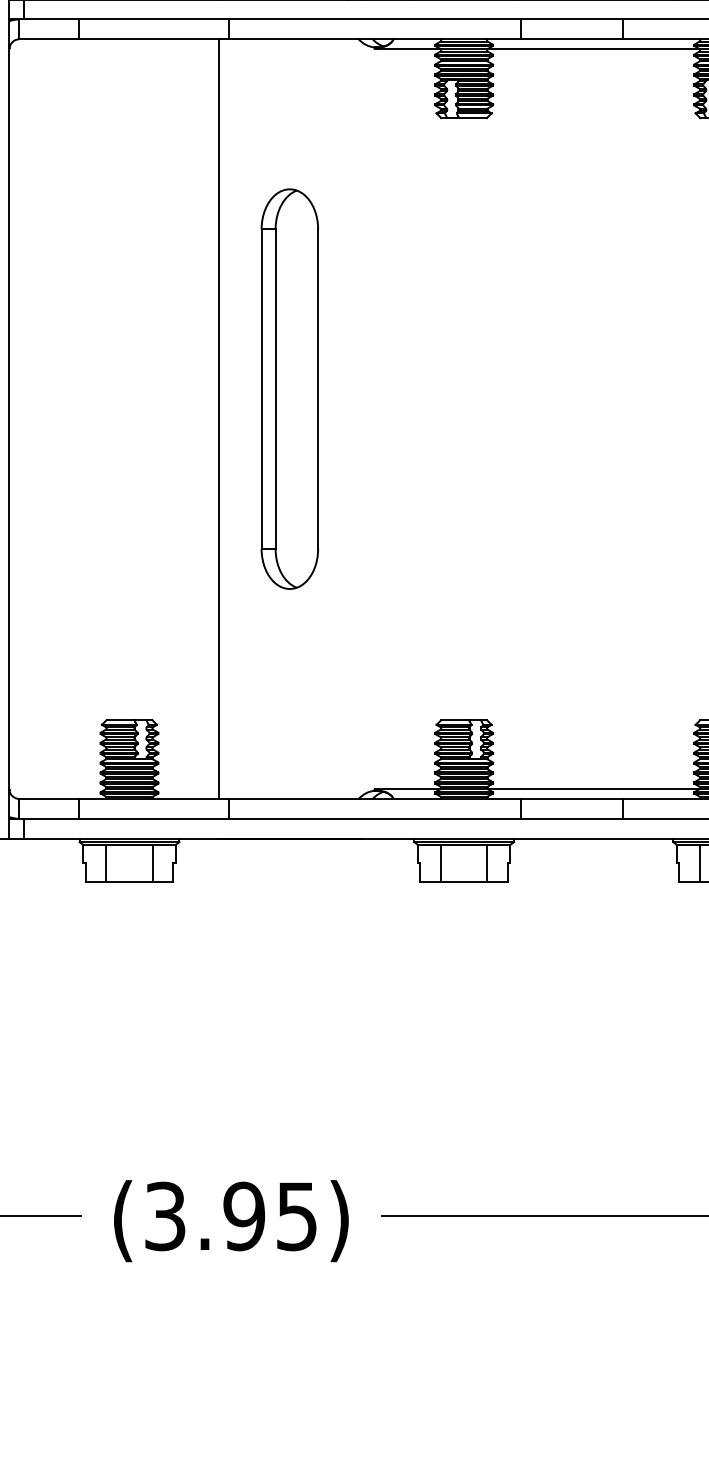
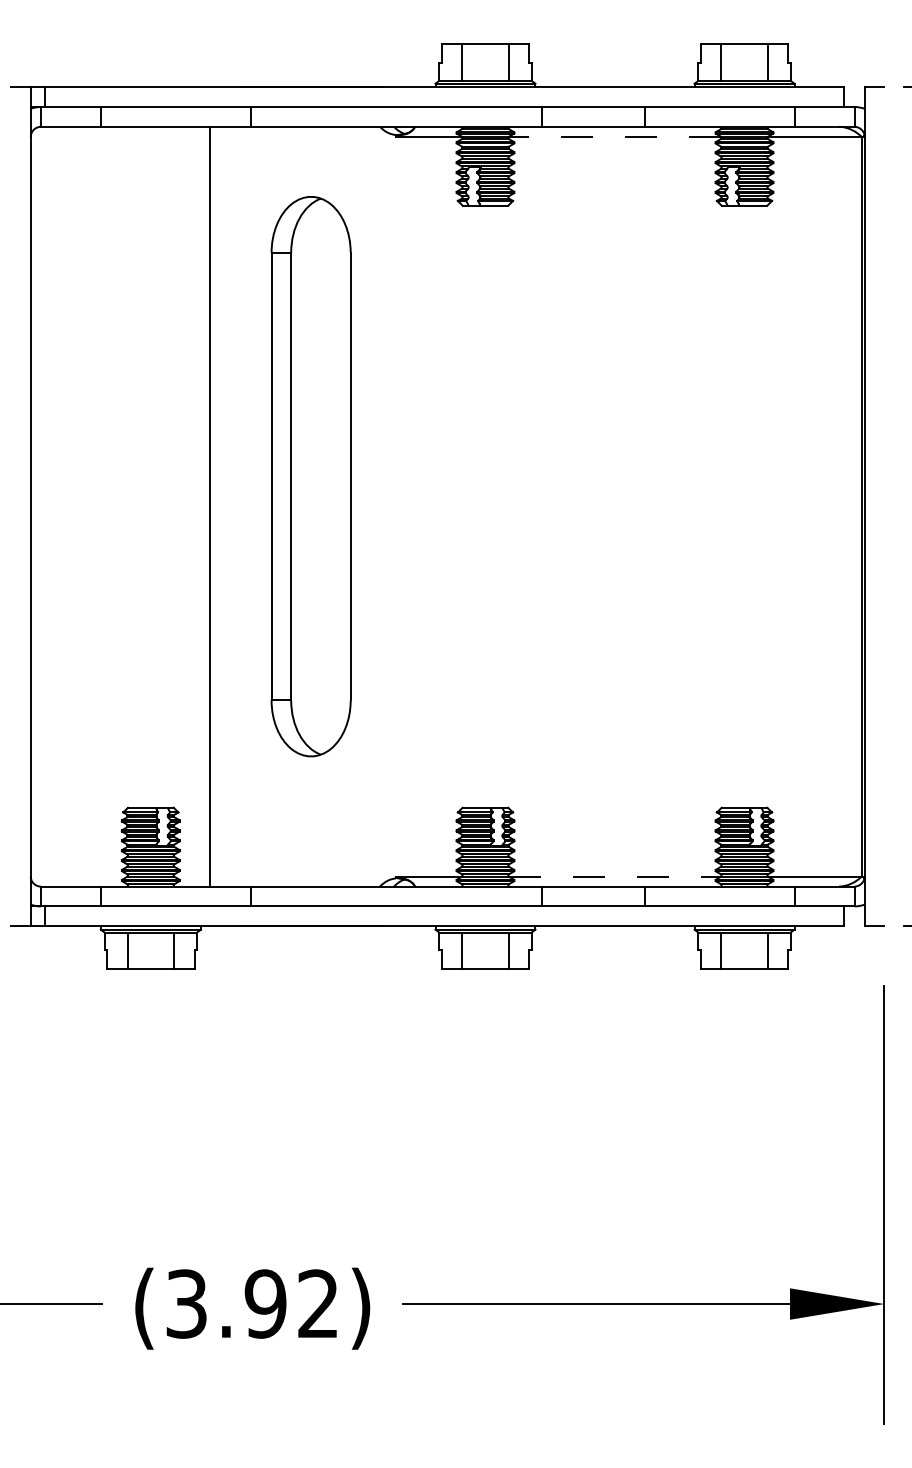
line: (593, 48) -> (614, 136), solid -> dashed
part: (290, 388) -> (311, 476), size x1.4
line: (219, 418) -> (209, 506), moved
line: (594, 788) -> (615, 876), solid -> dashed
text: (296, 1215) -> (317, 1303), (3.95) -> (3.92)

